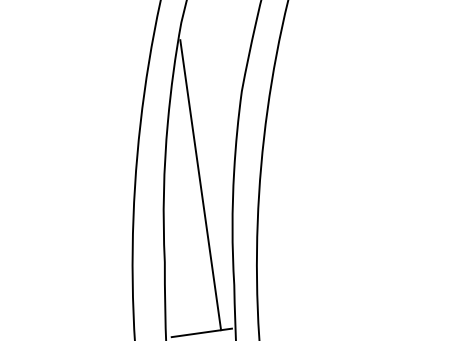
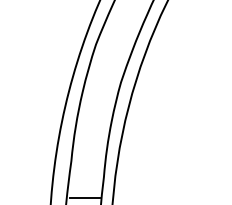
line: (200, 184) -> (94, 125), removed

